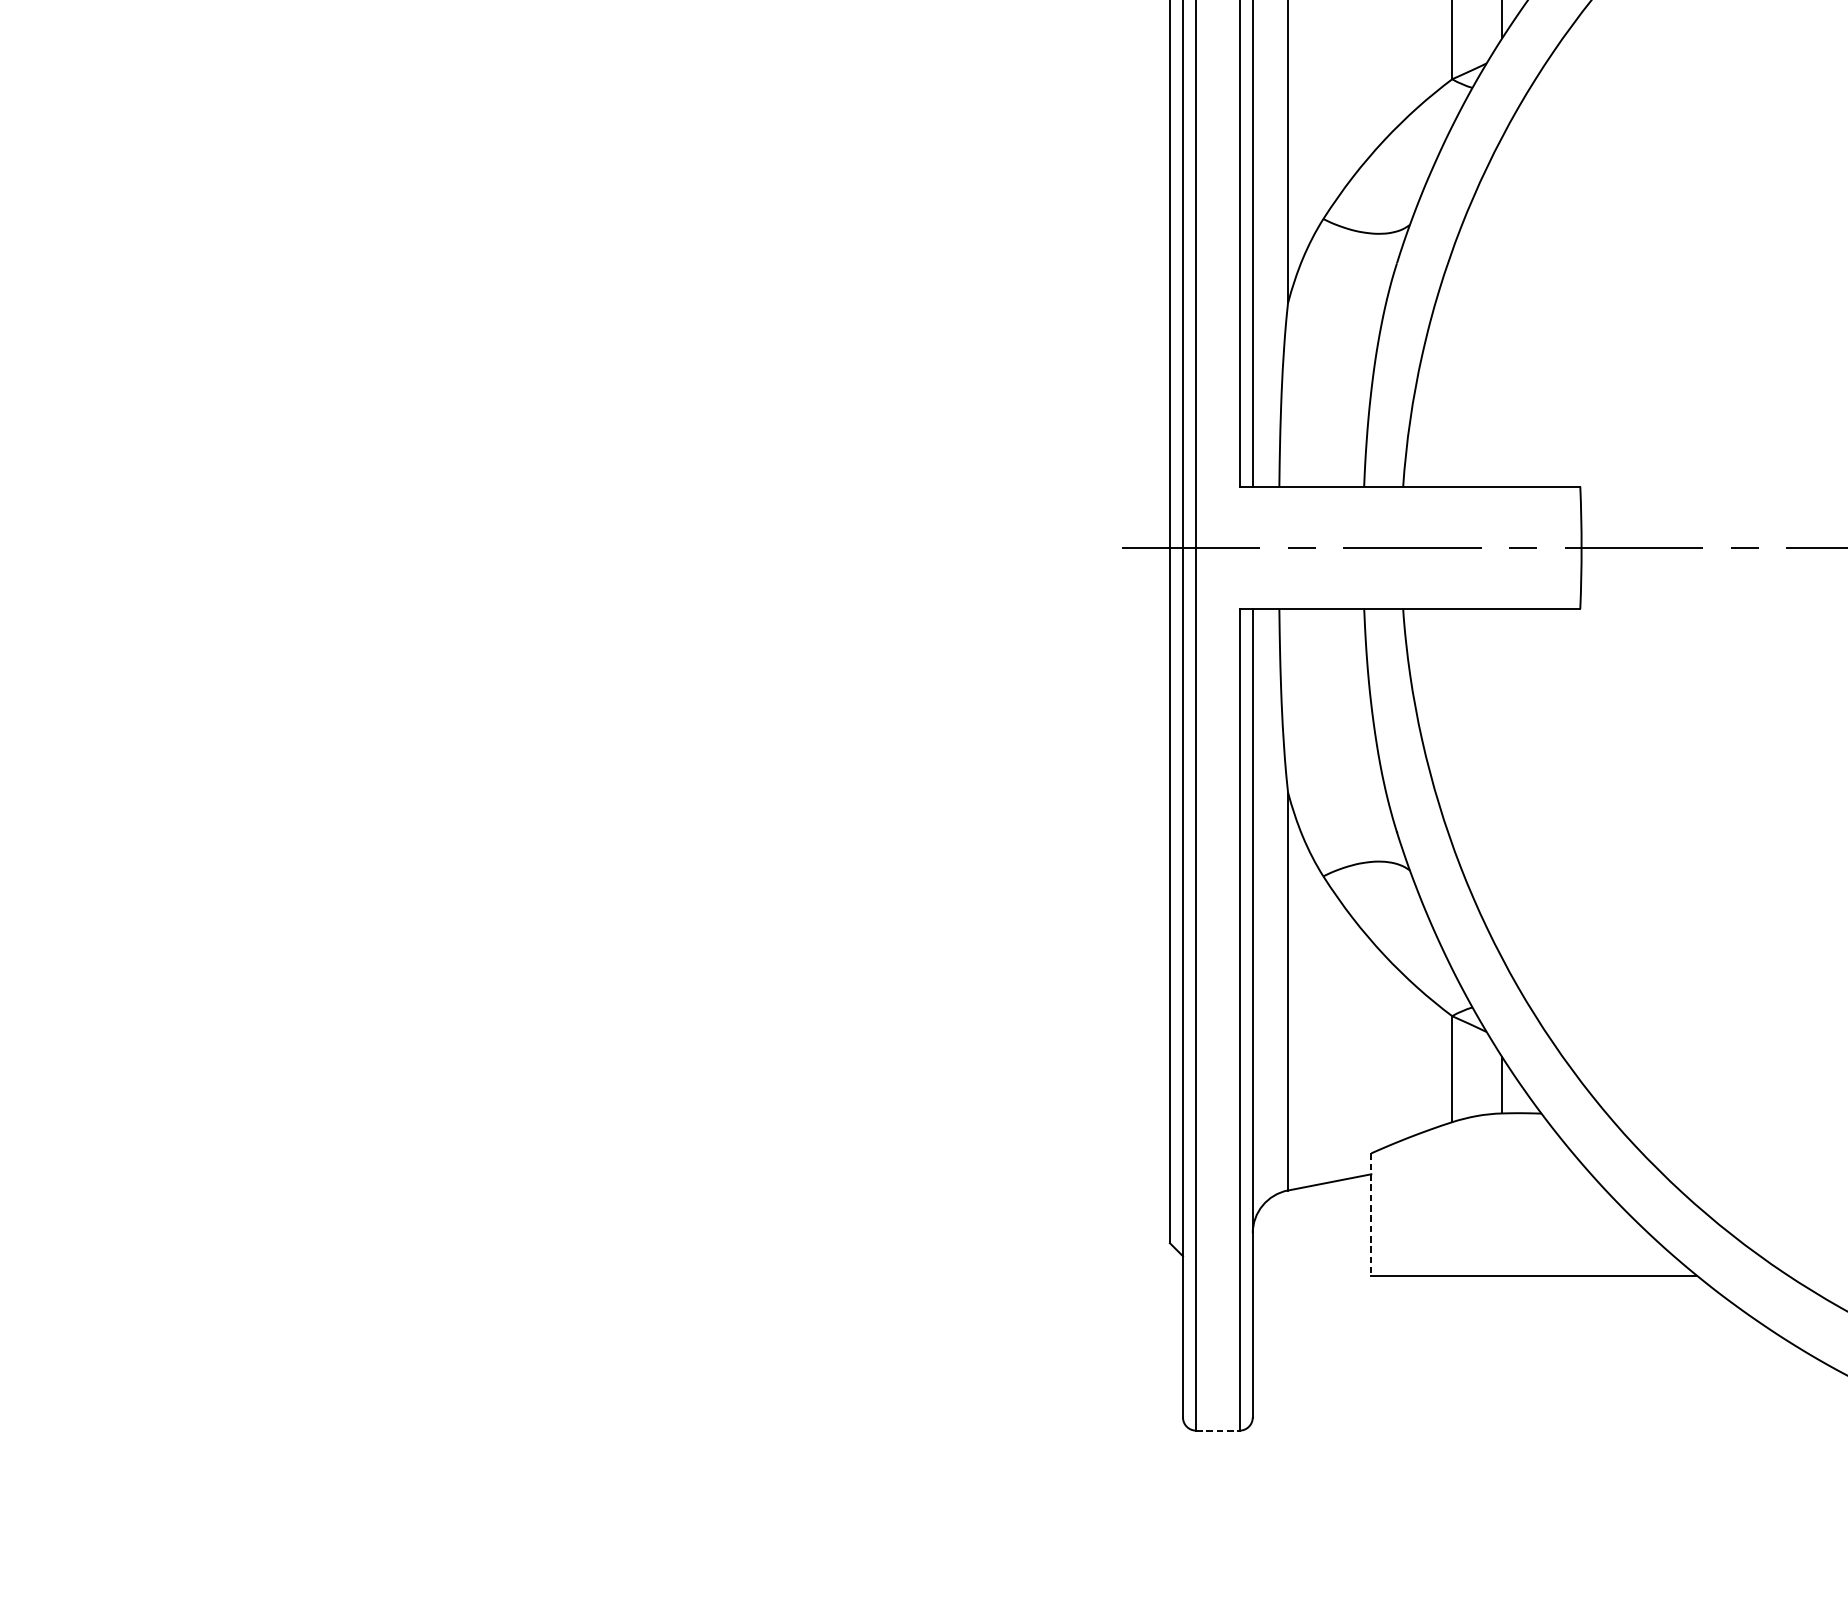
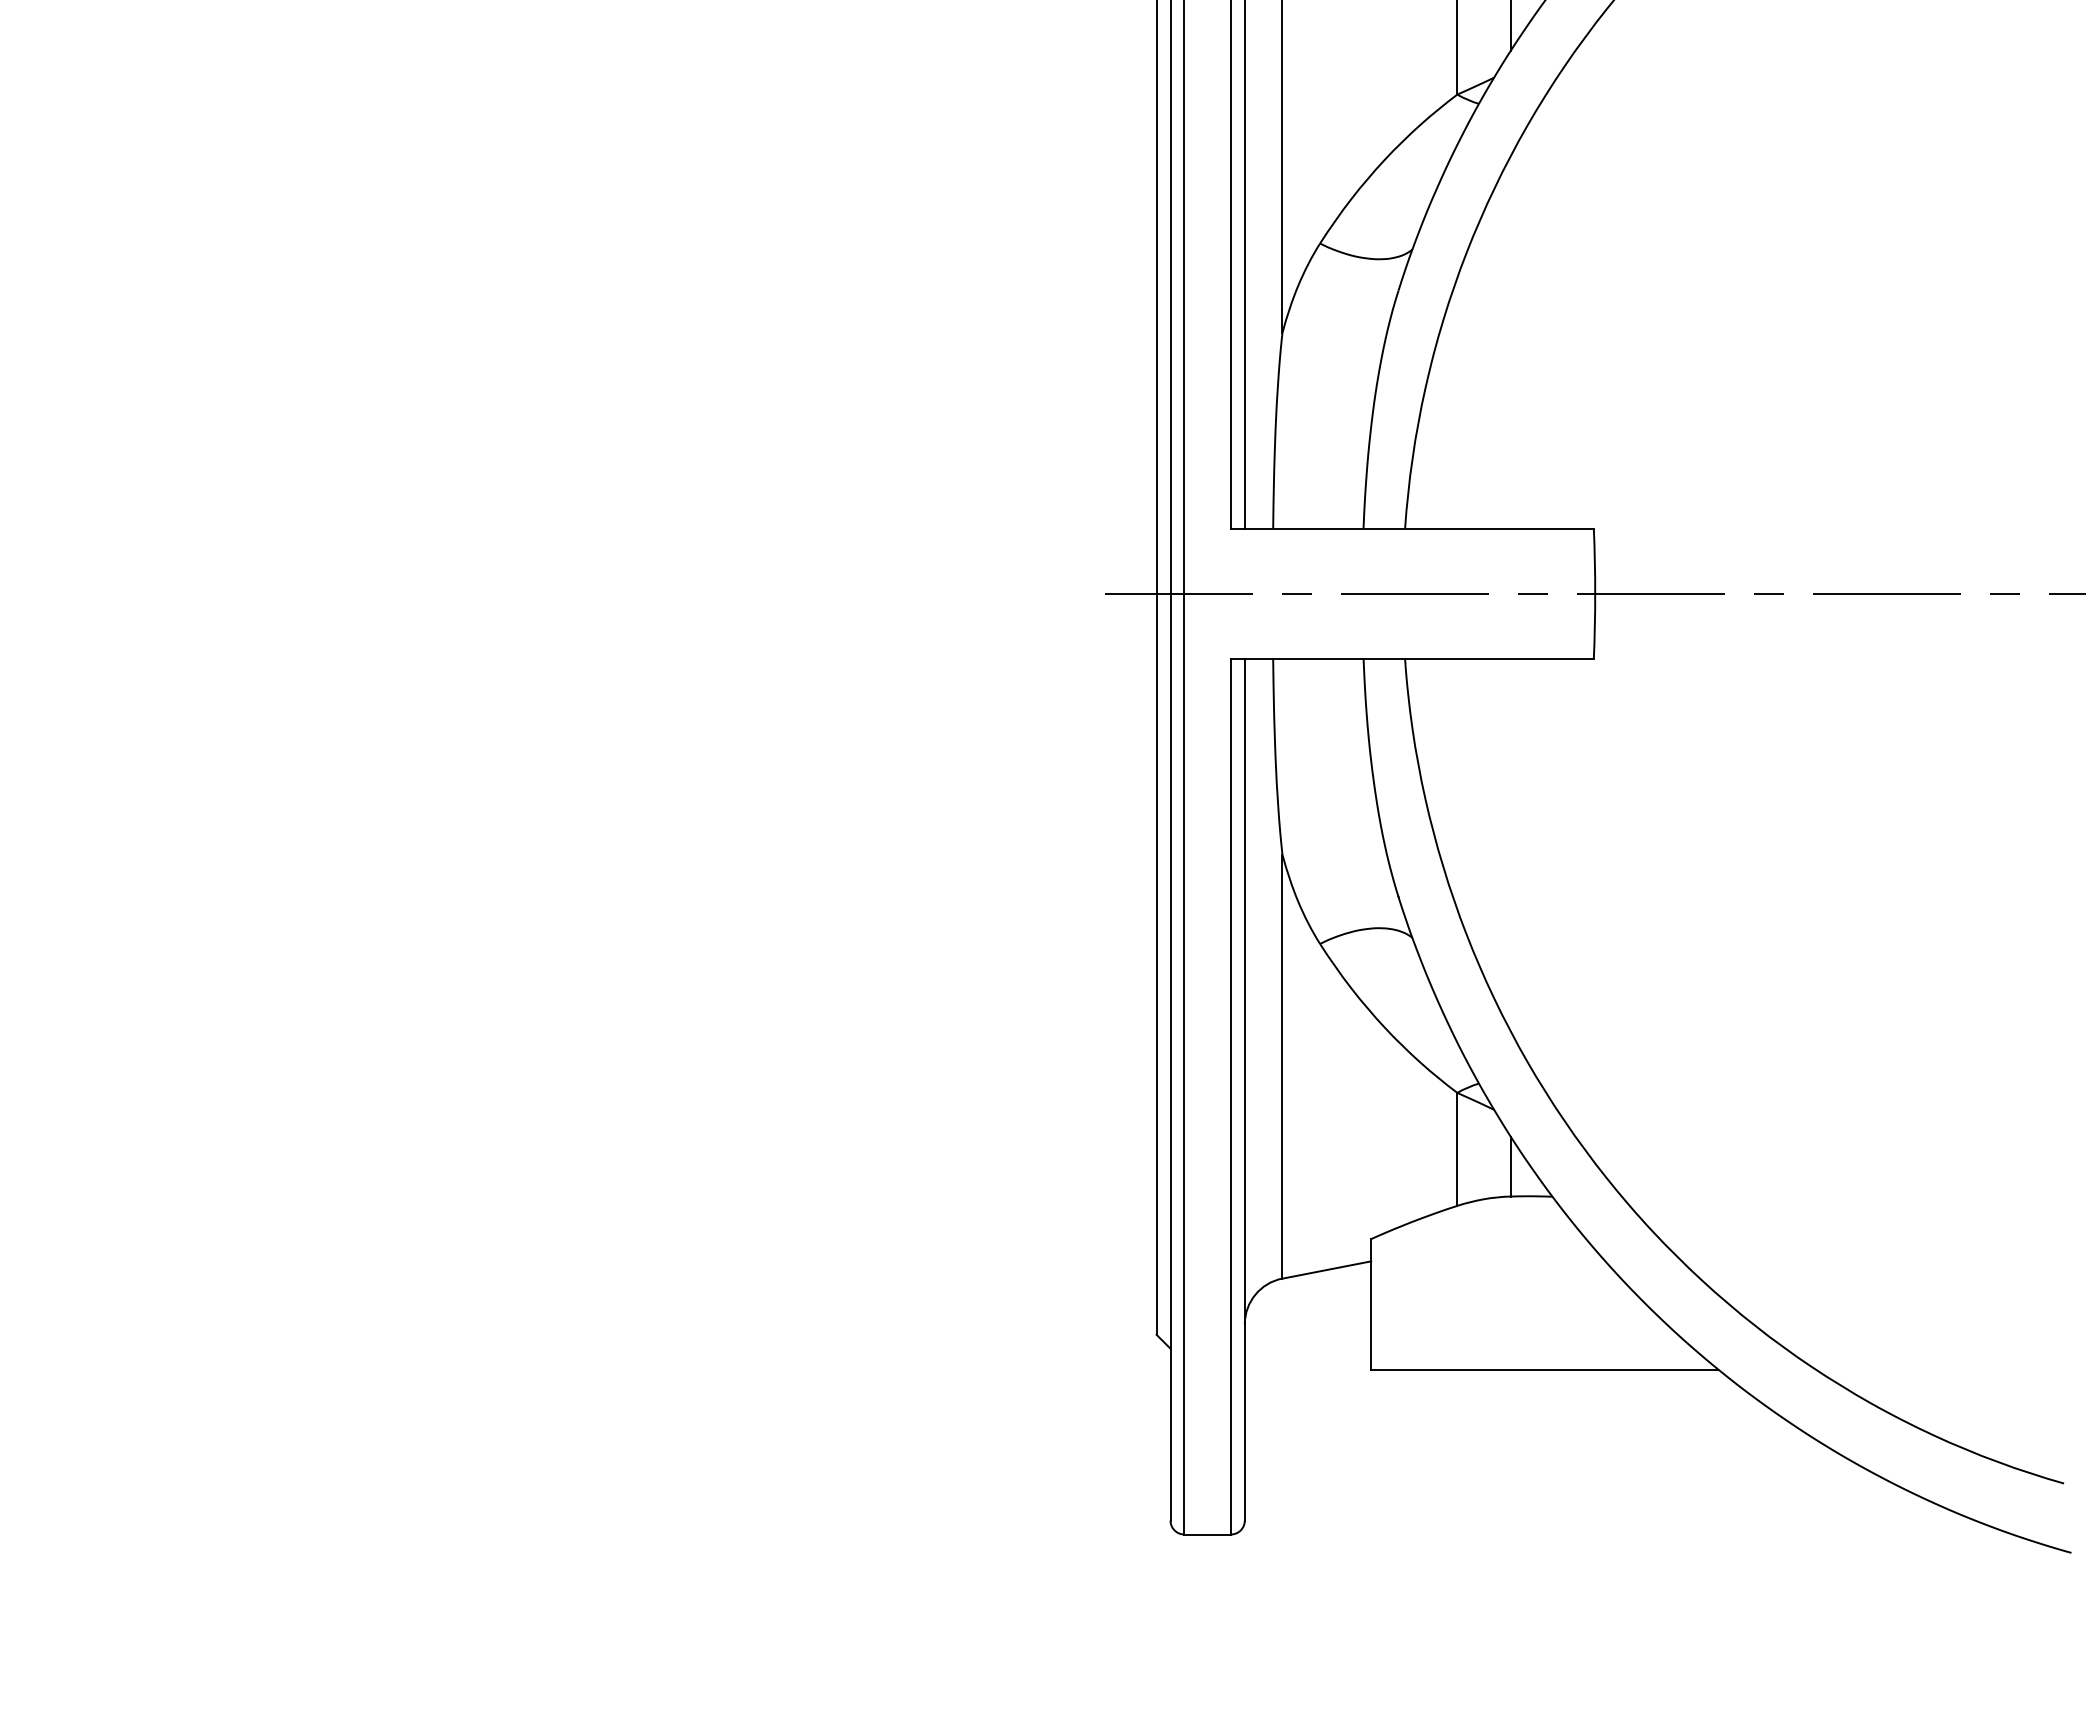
line: (1371, 1214) -> (1371, 1304), dashed -> solid
line: (1218, 1430) -> (1208, 1534), dashed -> solid

